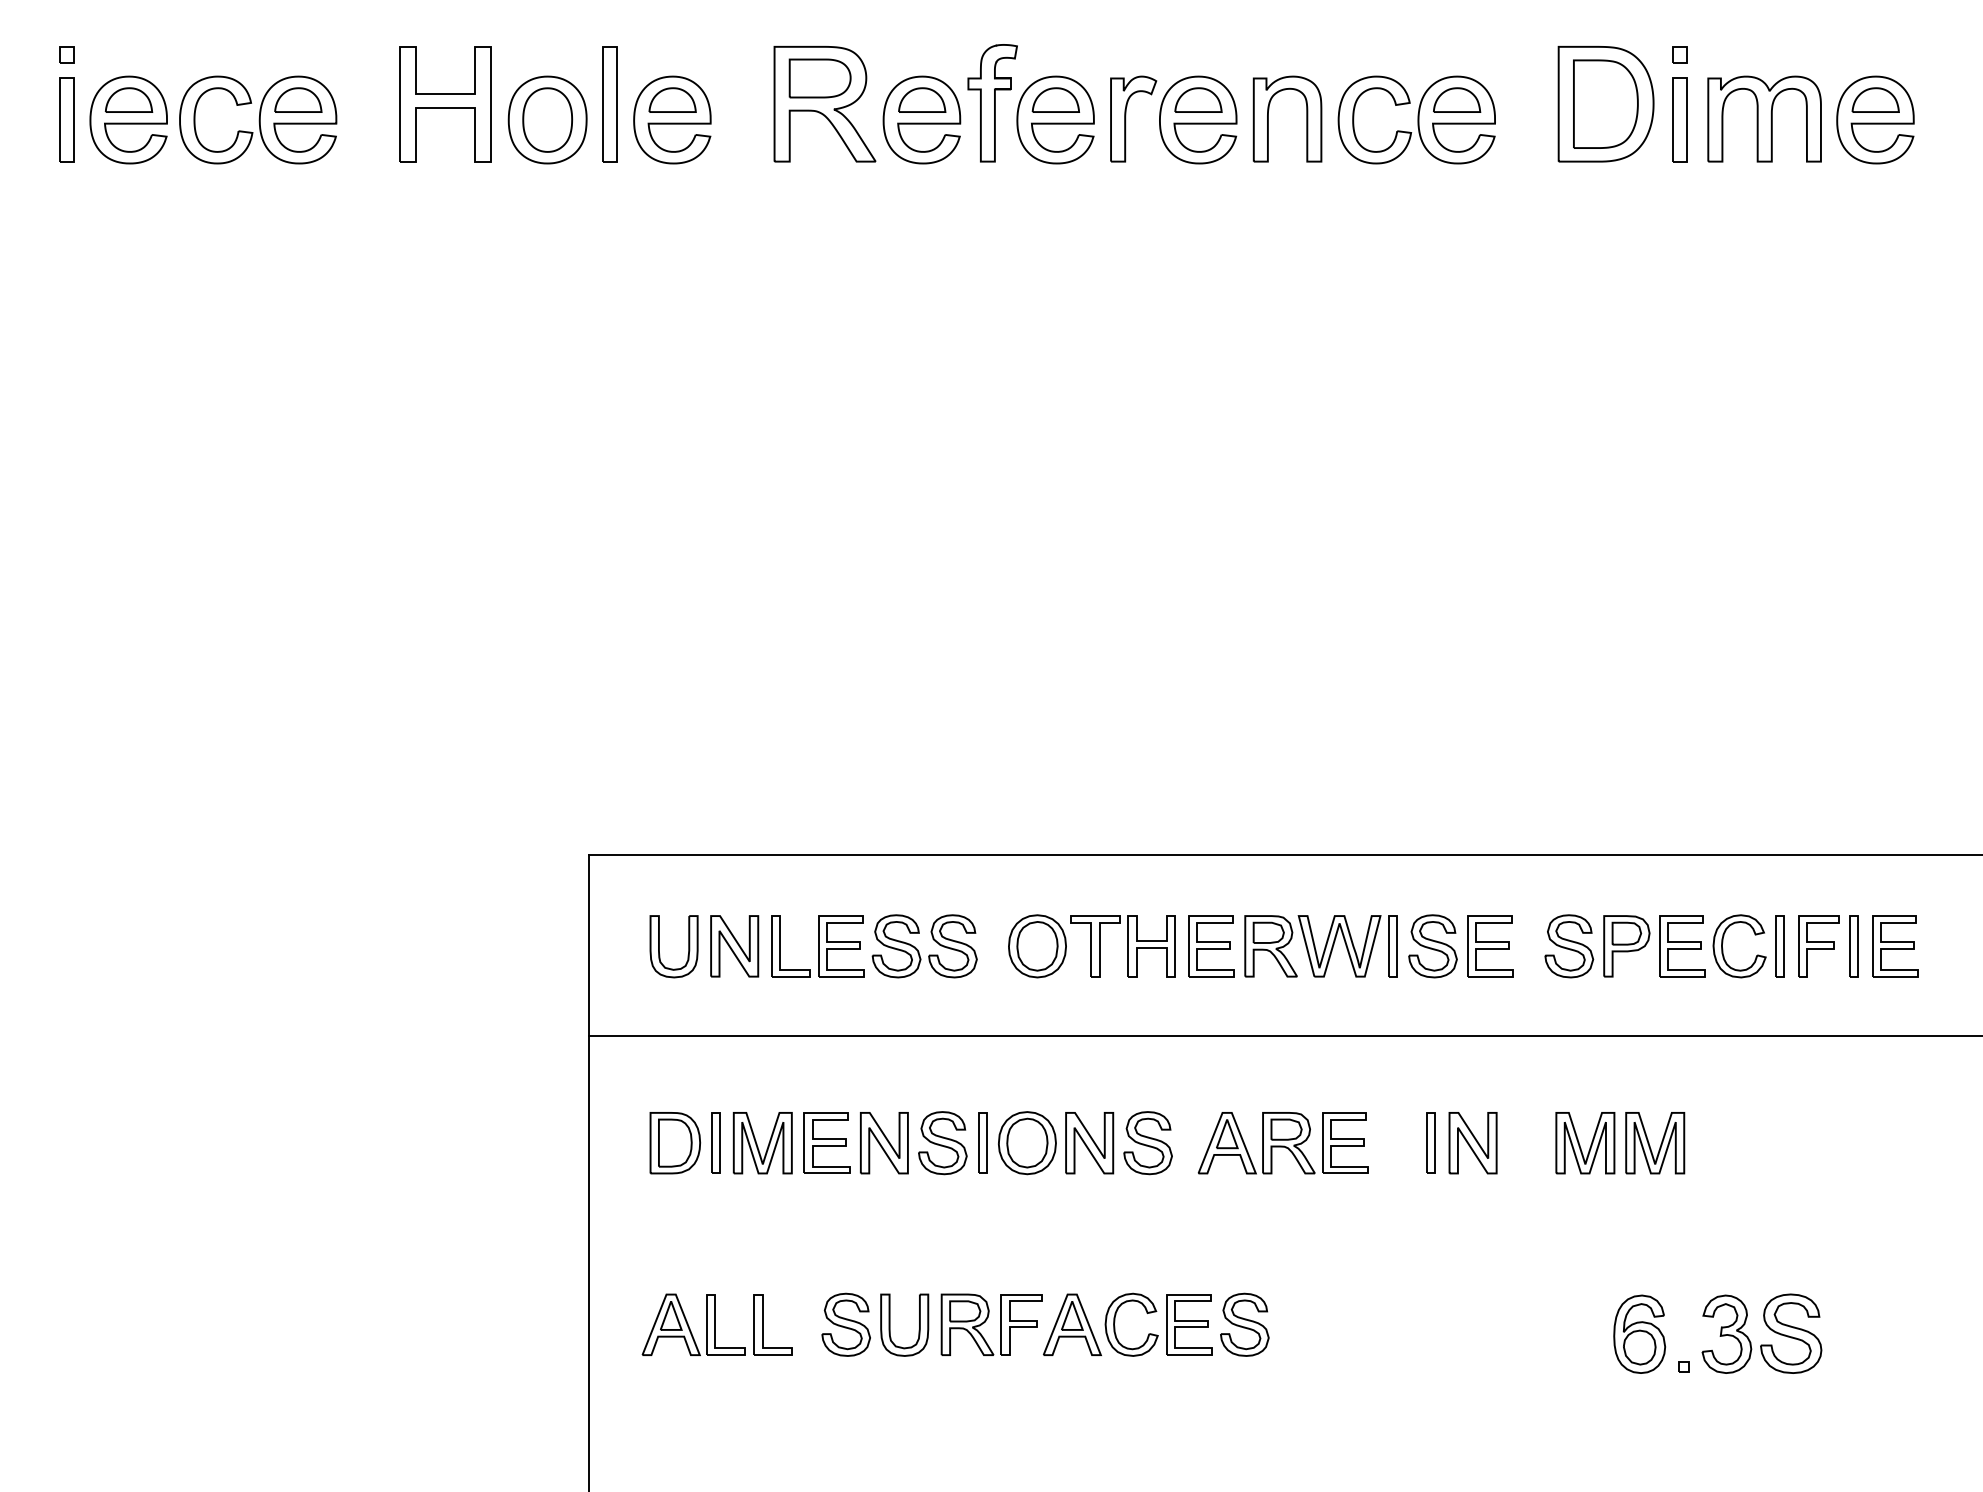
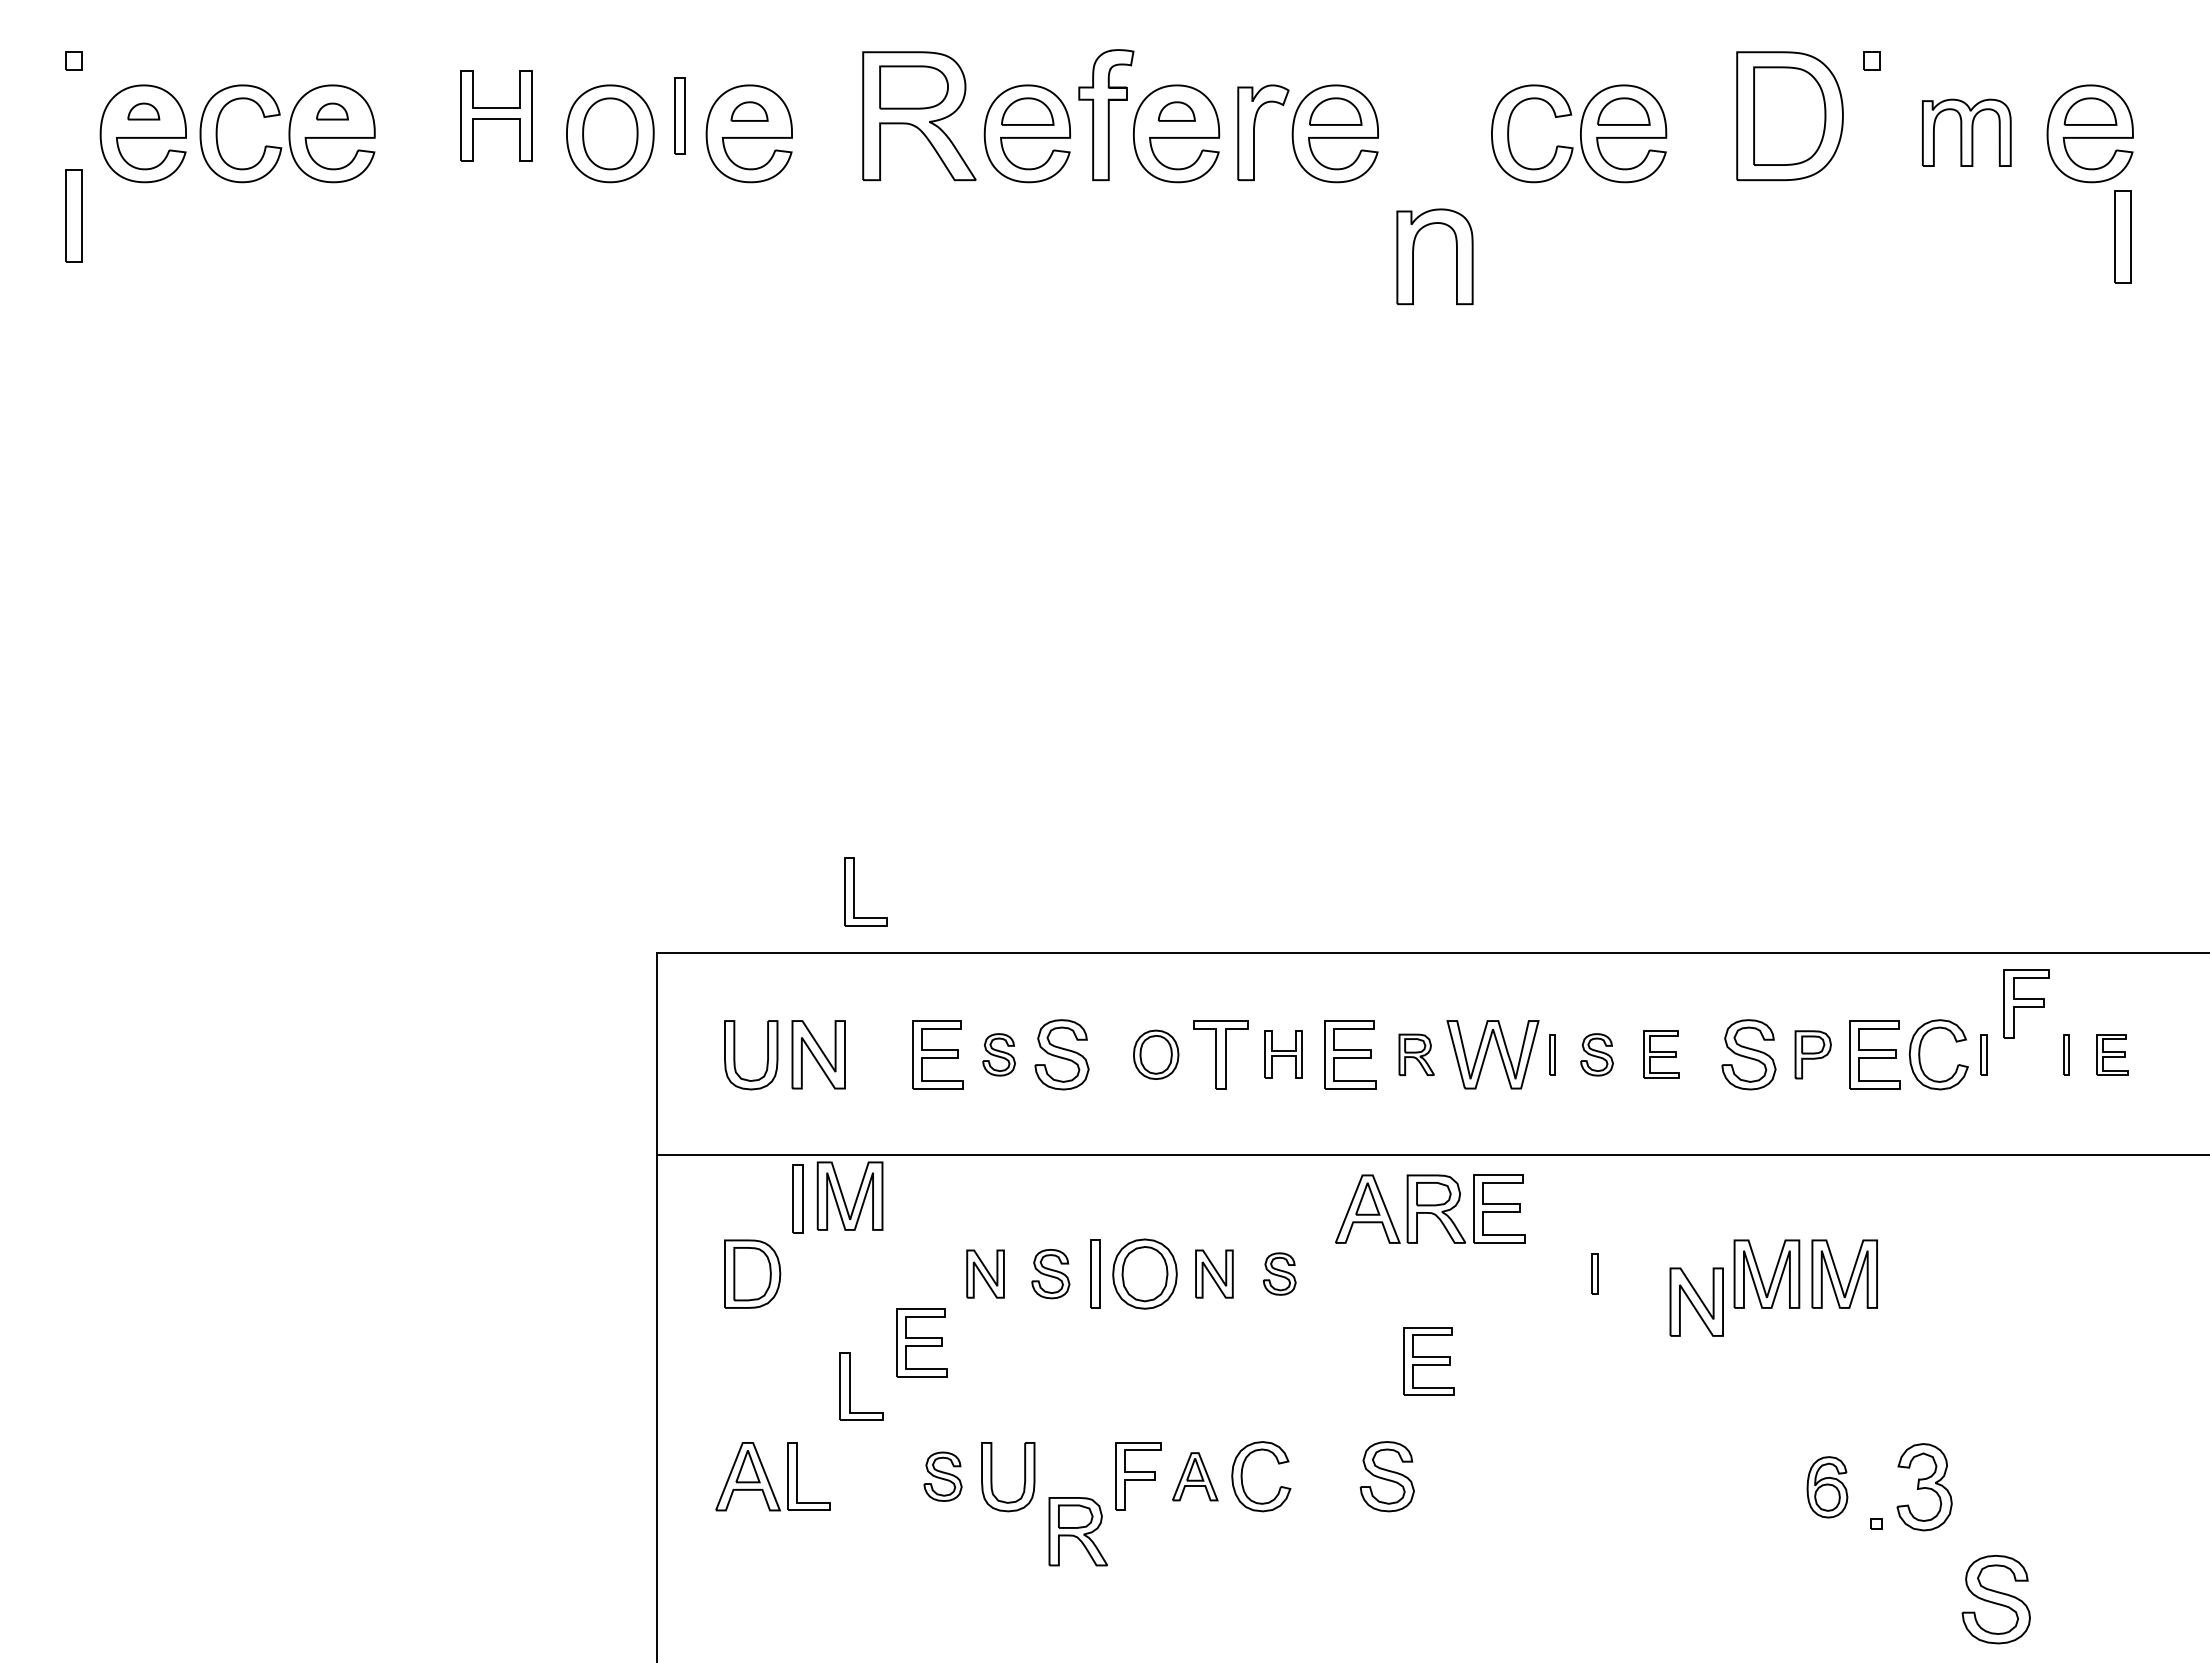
part: (128, 100) -> (143, 111), size x0.6
part: (298, 100) -> (332, 111), size x0.6
part: (672, 100) -> (749, 111), size x0.7
part: (1055, 100) -> (1176, 111), size x0.7
part: (445, 103) -> (496, 115), size x0.7
part: (609, 103) -> (679, 115), size x0.6
part: (1268, 118) -> (1413, 256), moved
part: (1764, 118) -> (1966, 132), size x0.7
part: (66, 119) -> (73, 215), moved
part: (1679, 119) -> (2122, 236), moved
part: (780, 946) -> (854, 891), moved
part: (895, 946) -> (998, 1054), size x0.6
part: (1036, 946) -> (1155, 1054), size x0.7
part: (1151, 946) -> (1283, 1054), size x0.7
part: (1270, 946) -> (1416, 1054), size x0.6
part: (1392, 946) -> (1552, 1054), size x0.6
part: (1432, 946) -> (1596, 1054), size x0.6
part: (1490, 946) -> (1661, 1054), size x0.7
part: (1627, 946) -> (1813, 1054), size x0.7
part: (1779, 946) -> (1983, 1054), size x0.6
part: (1818, 946) -> (2026, 1003), moved
part: (1854, 946) -> (2066, 1054), size x0.6
part: (1895, 946) -> (2112, 1054), size x0.6
part: (715, 1142) -> (797, 1198), moved
part: (762, 1142) -> (849, 1195), moved
part: (826, 1142) -> (921, 1342), moved
part: (884, 1142) -> (985, 1273), size x0.7
part: (942, 1142) -> (1050, 1273), size x0.7
part: (1089, 1142) -> (1214, 1273), size x0.7
part: (1148, 1142) -> (1279, 1273), size x0.6
part: (1283, 1142) -> (1430, 1208), moved
part: (1430, 1142) -> (1594, 1273), size x0.6
part: (1472, 1142) -> (1696, 1301), moved
part: (763, 1324) -> (850, 1386), moved
part: (845, 1324) -> (942, 1476), size x0.7
part: (966, 1324) -> (1077, 1531), moved
part: (1072, 1324) -> (1195, 1476), size x0.7
part: (1189, 1324) -> (1428, 1361), moved
part: (1790, 1333) -> (1995, 1599), moved
part: (1639, 1334) -> (1827, 1487), size x0.7

